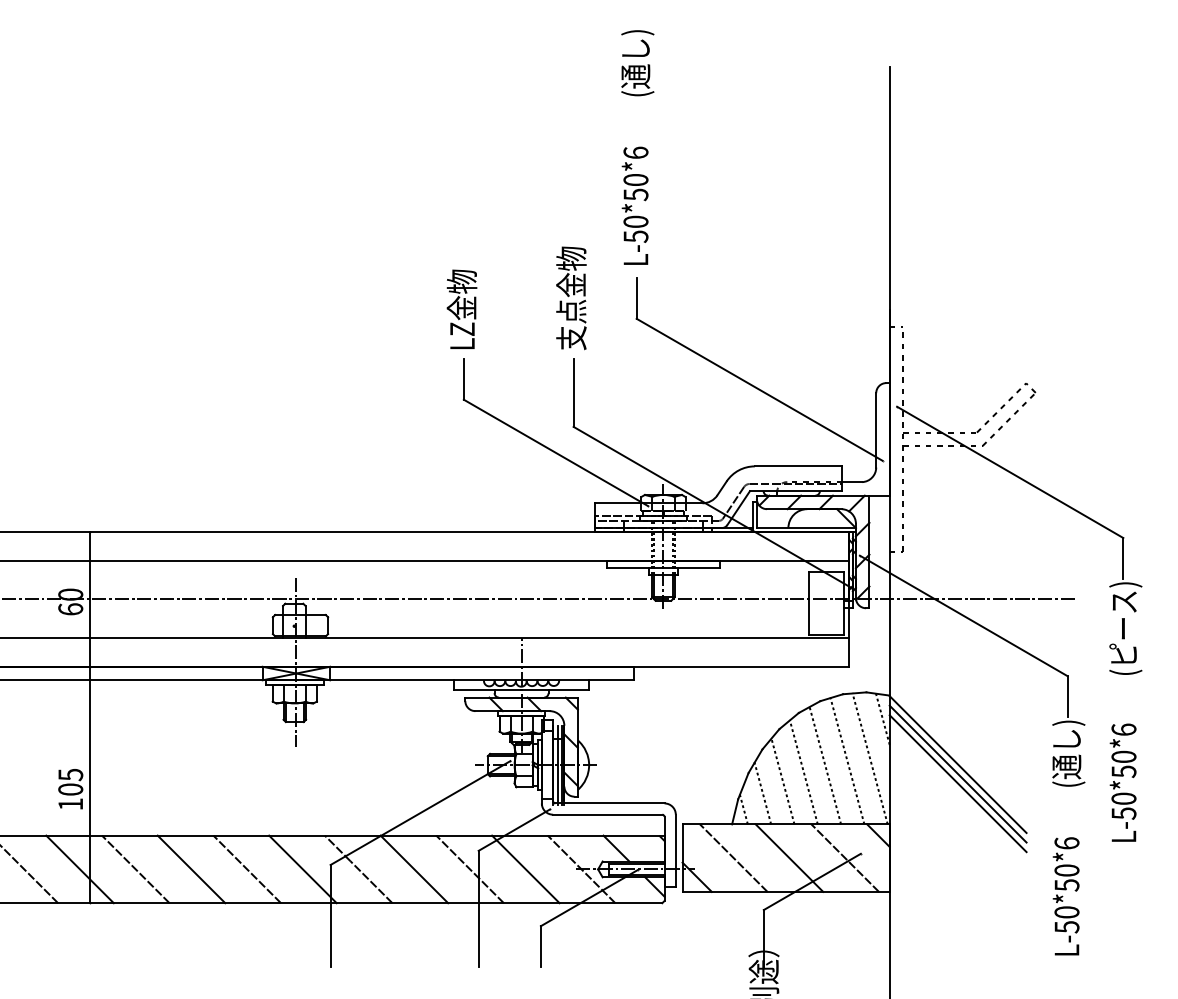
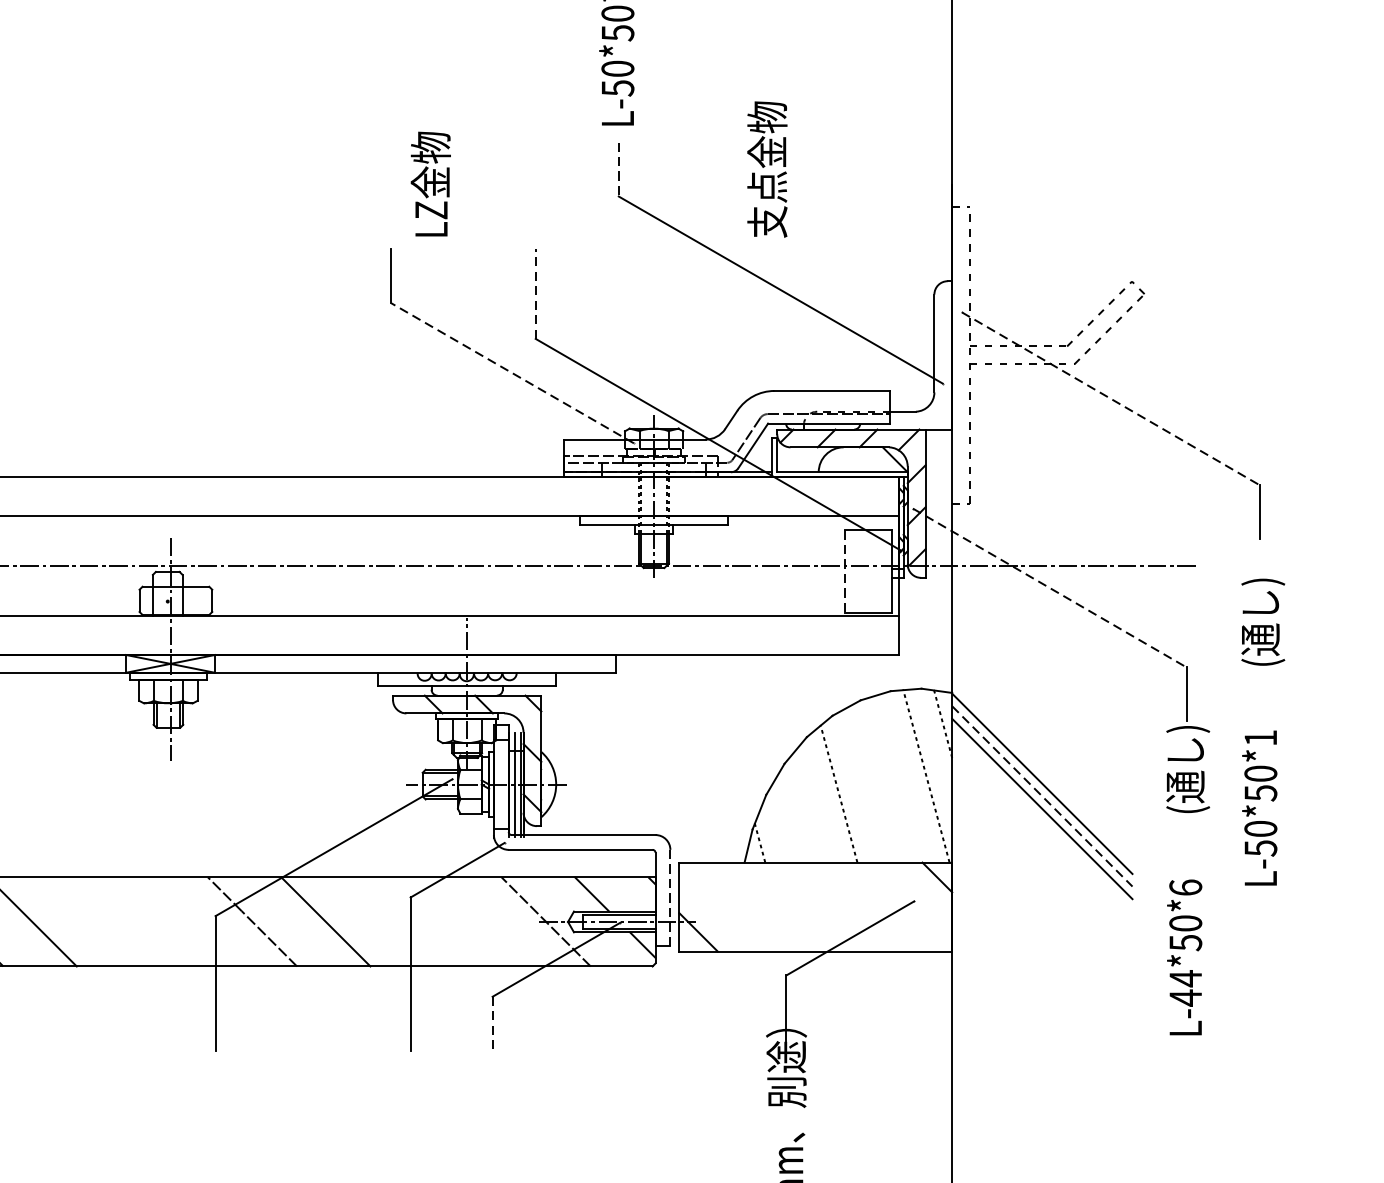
text: (571, 298) -> (767, 169), moved
line: (636, 298) -> (618, 169), solid -> dashed
text: (461, 308) -> (430, 182), moved
line: (573, 392) -> (535, 293), solid -> dashed
line: (555, 452) -> (511, 372), solid -> dashed
line: (1010, 472) -> (1111, 399), solid -> dashed
line: (808, 603) -> (845, 571), solid -> dashed
line: (964, 616) -> (1050, 588), solid -> dashed
text: (1125, 624) -> (1262, 599), (ピース) -> (通し)
text: (1123, 729) -> (1260, 737), L-50*50*6 -> L-50*50*1
line: (847, 760) -> (896, 778), removed
line: (825, 765) -> (867, 785), removed
line: (958, 774) -> (1042, 796), solid -> dashed
line: (782, 780) -> (810, 804), removed
line: (762, 792) -> (784, 820), removed
line: (675, 851) -> (669, 898), solid -> dashed
line: (733, 857) -> (746, 906), removed
line: (789, 857) -> (820, 906), removed
line: (844, 857) -> (892, 906), removed
line: (247, 869) -> (106, 922), removed
line: (302, 869) -> (178, 922), removed
line: (469, 869) -> (398, 922), removed
line: (525, 869) -> (472, 922), removed
text: (1066, 919) -> (1185, 987), L-50*50*6 -> L-44*50*6
line: (540, 946) -> (492, 1023), solid -> dashed

